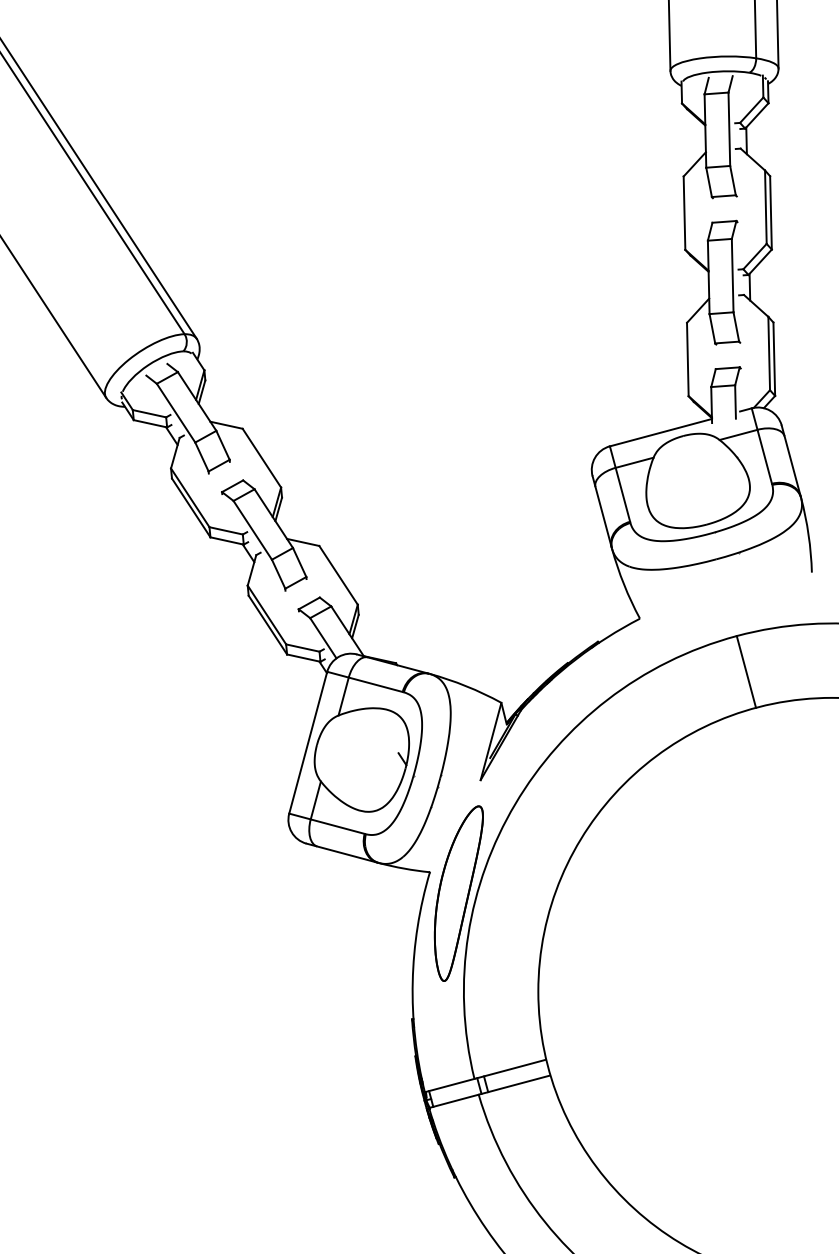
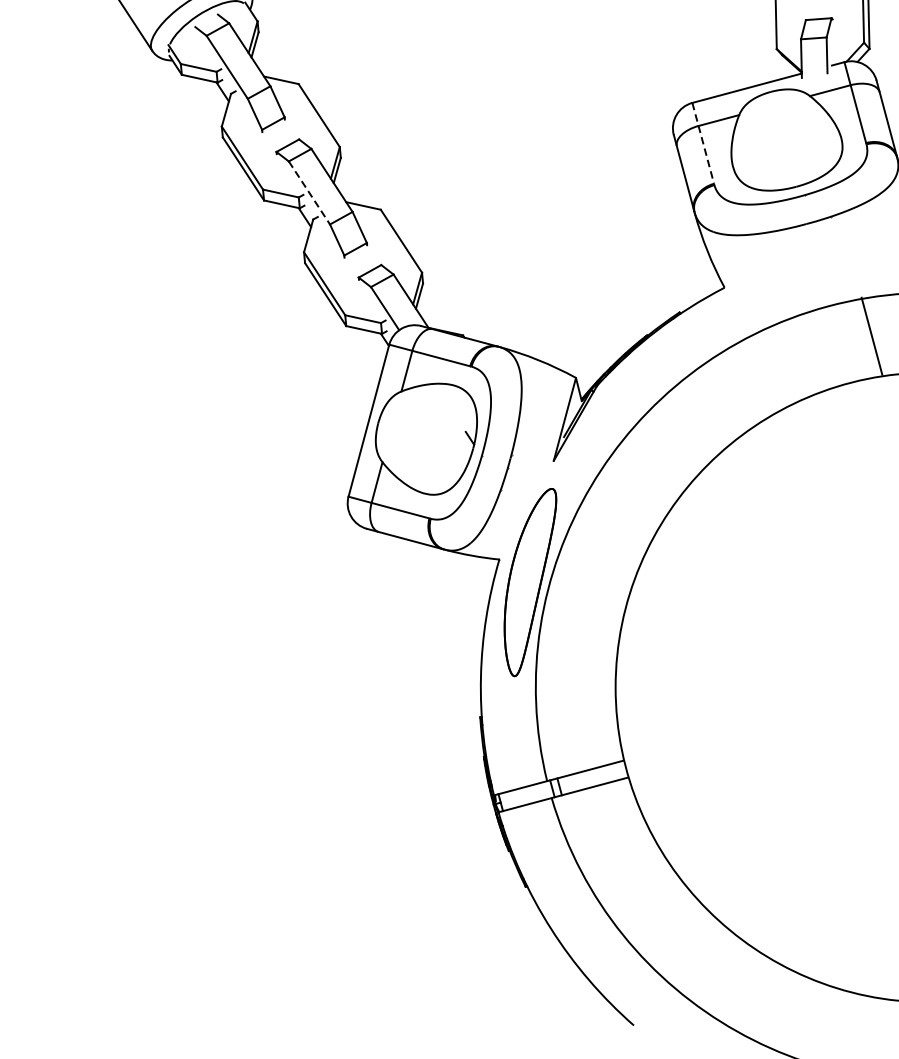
line: (620, 484) -> (703, 143), solid -> dashed
line: (253, 530) -> (310, 193), solid -> dashed
line: (746, 671) -> (872, 335), moved

